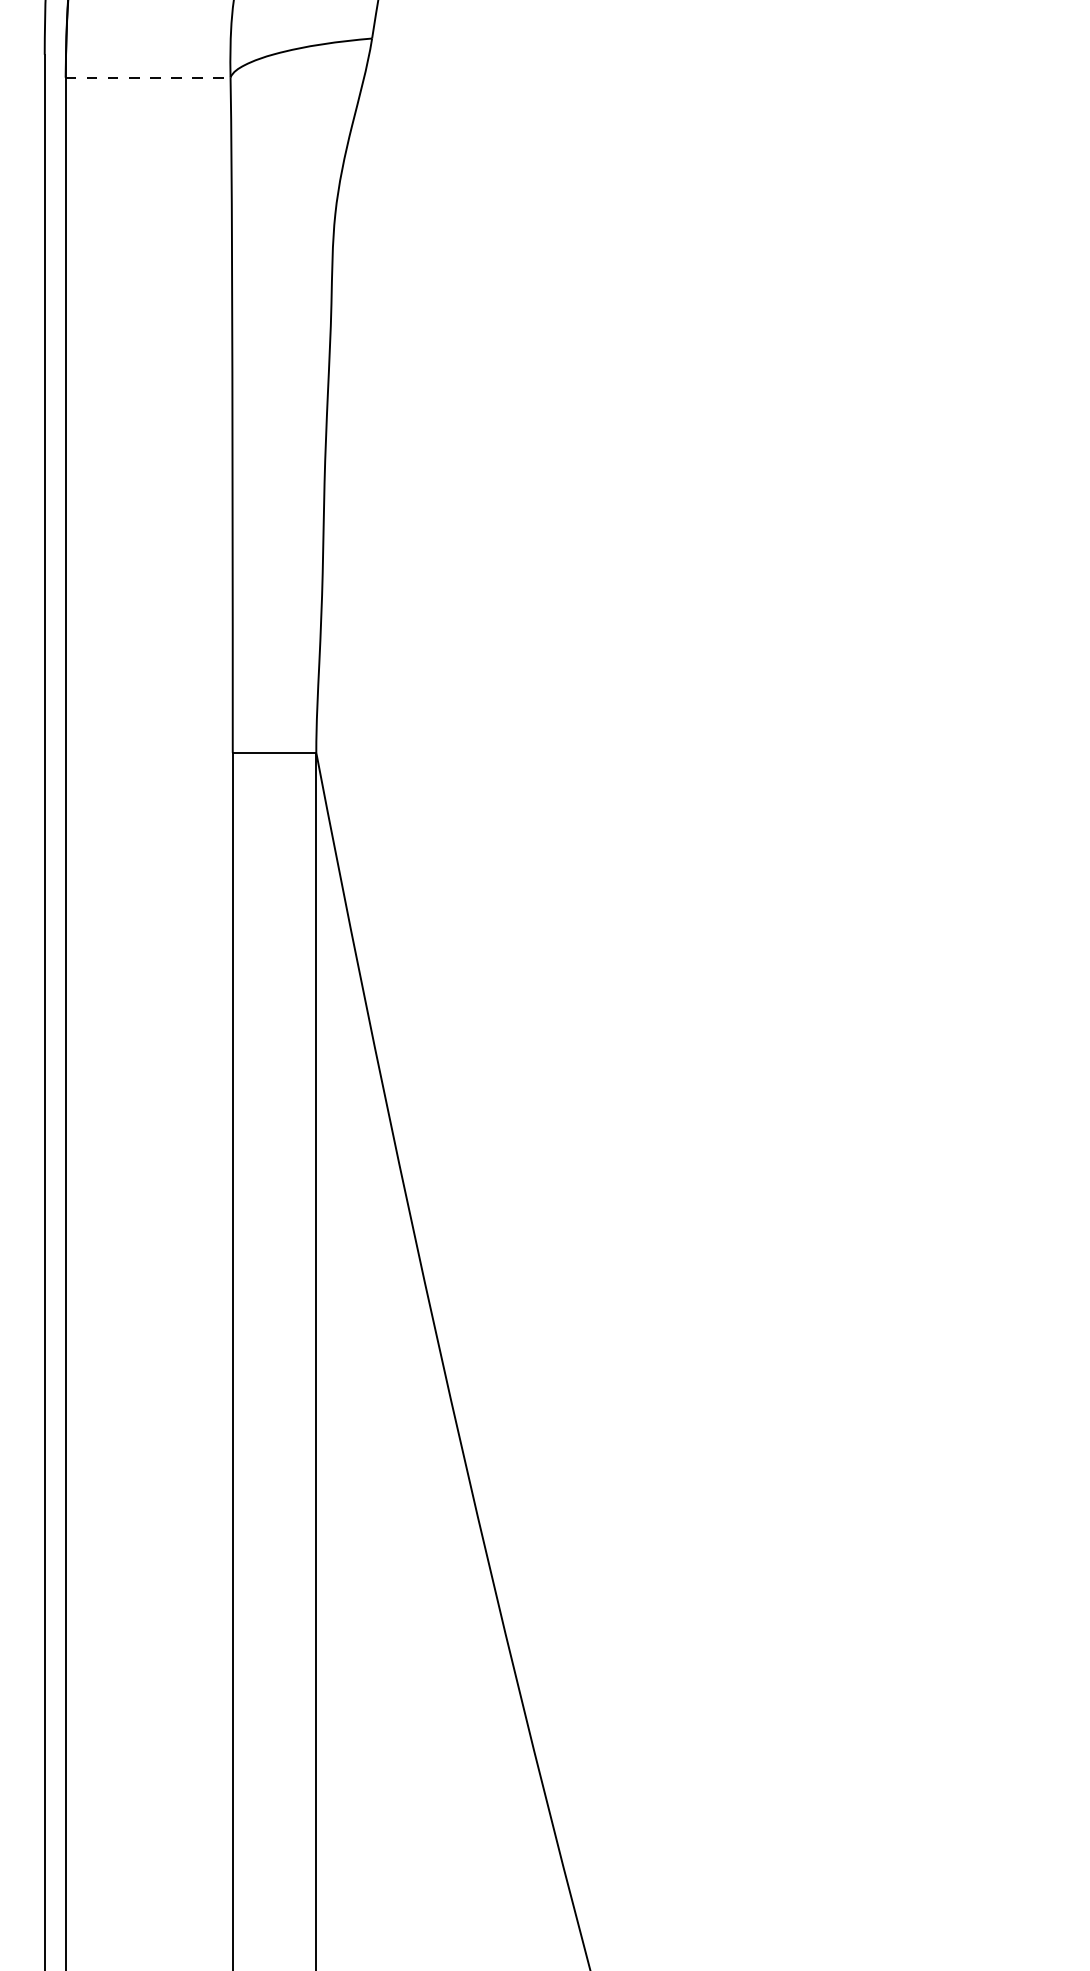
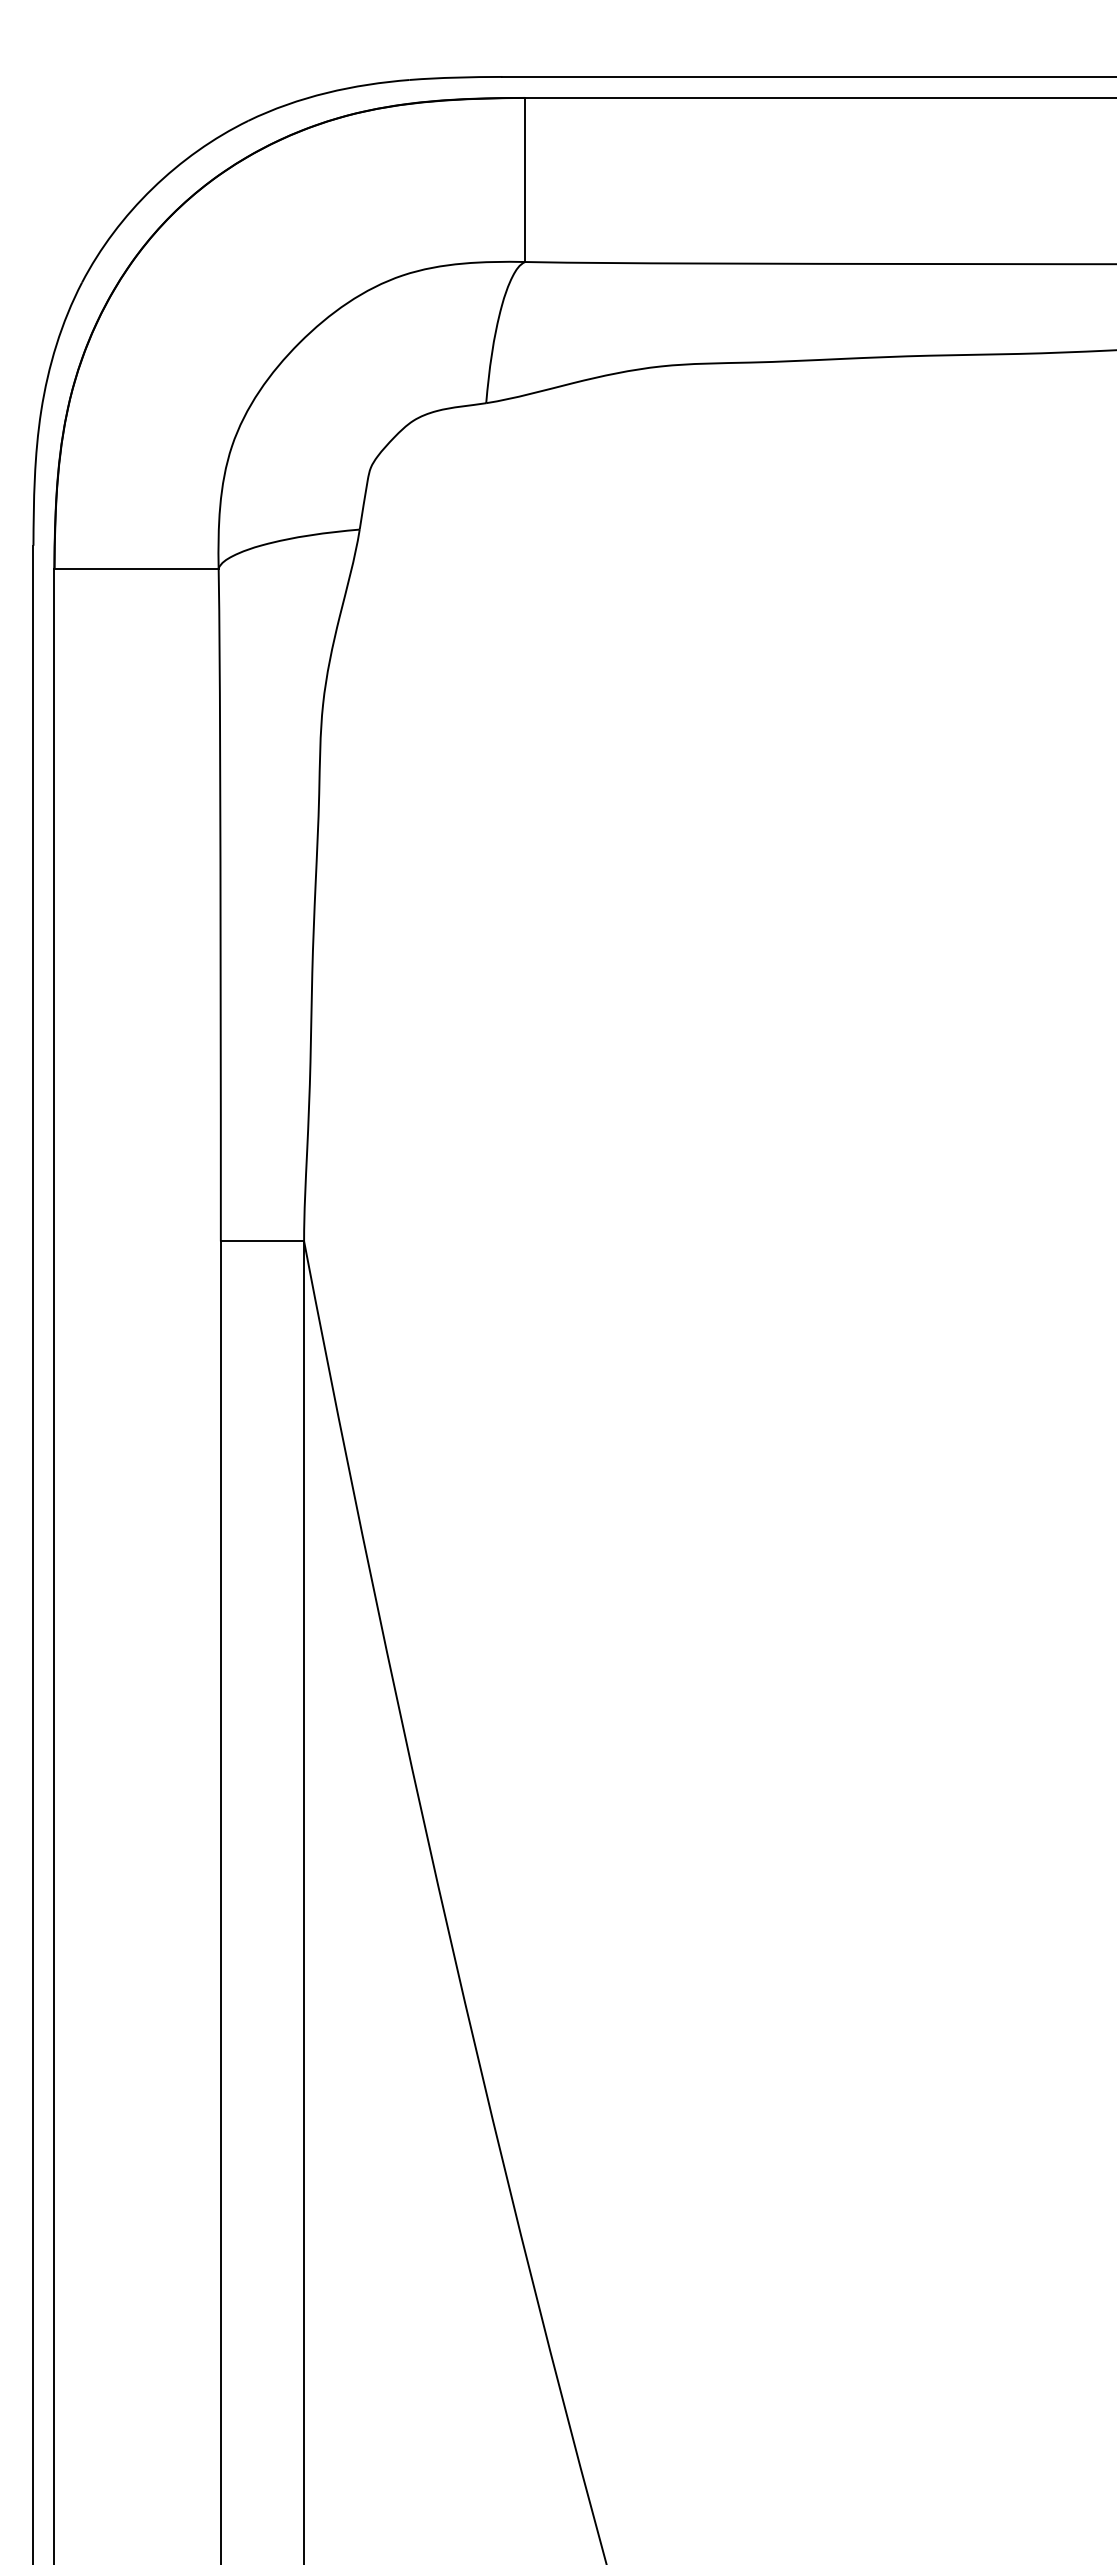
line: (149, 77) -> (137, 568), dashed -> solid

